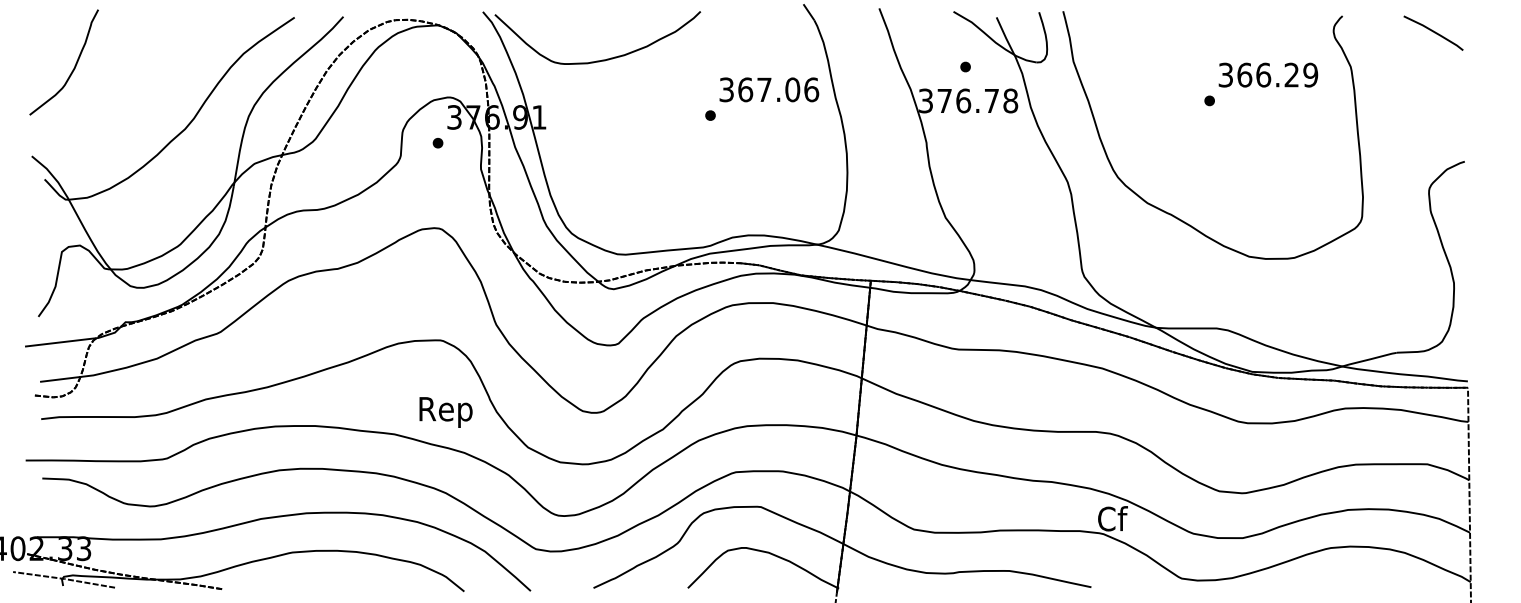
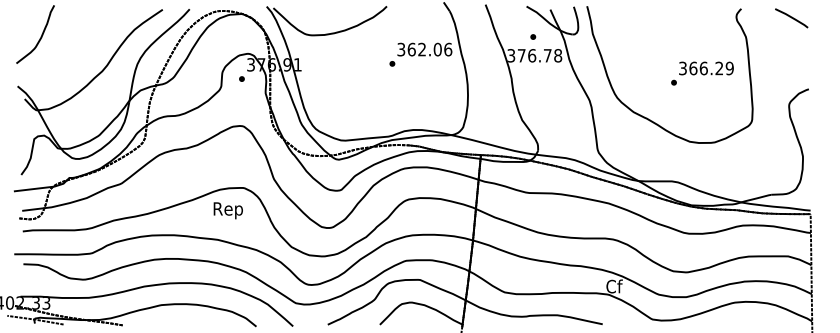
text: (1261, 84) -> (702, 73), moved
text: (763, 89) -> (421, 49), 367.06 -> 362.06
text: (444, 411) -> (227, 210), moved

